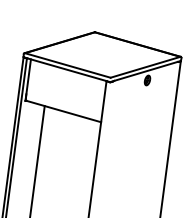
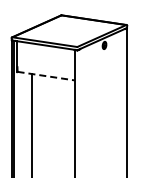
line: (63, 111) -> (46, 76), solid -> dashed

